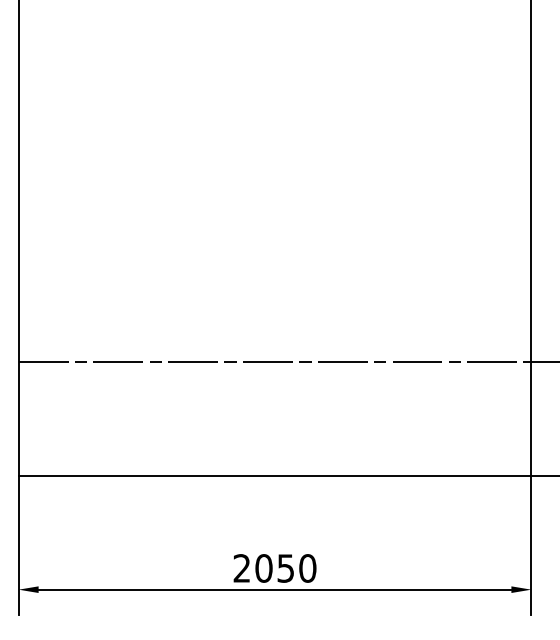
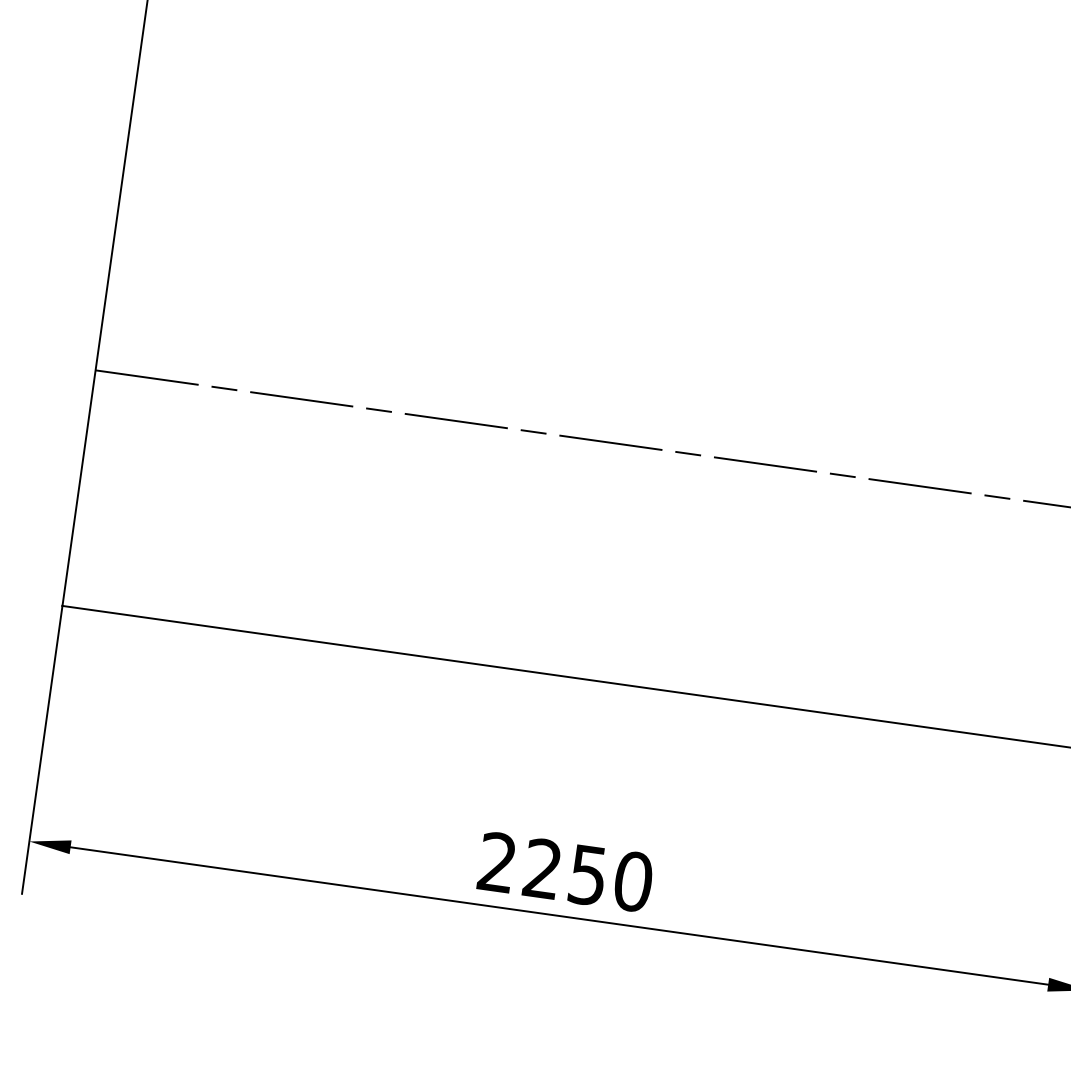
text: (263, 568) -> (541, 868), 2050 -> 2250

